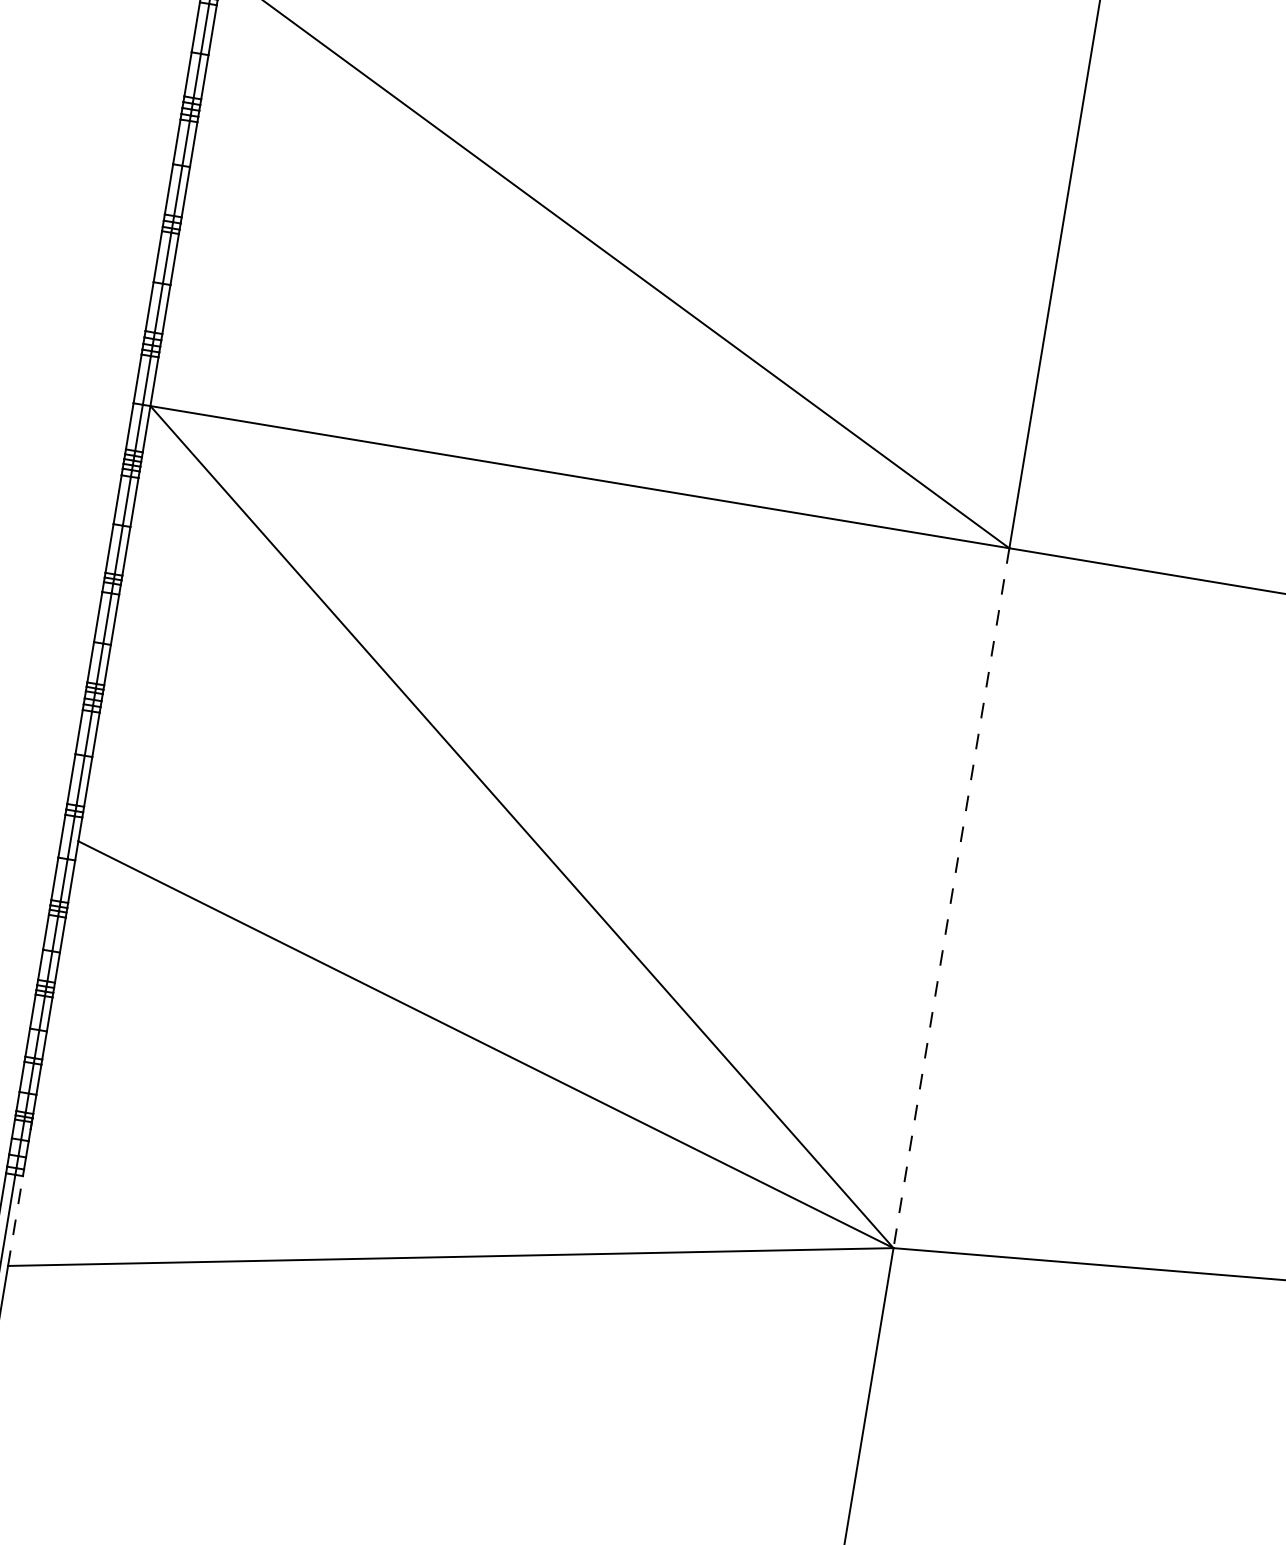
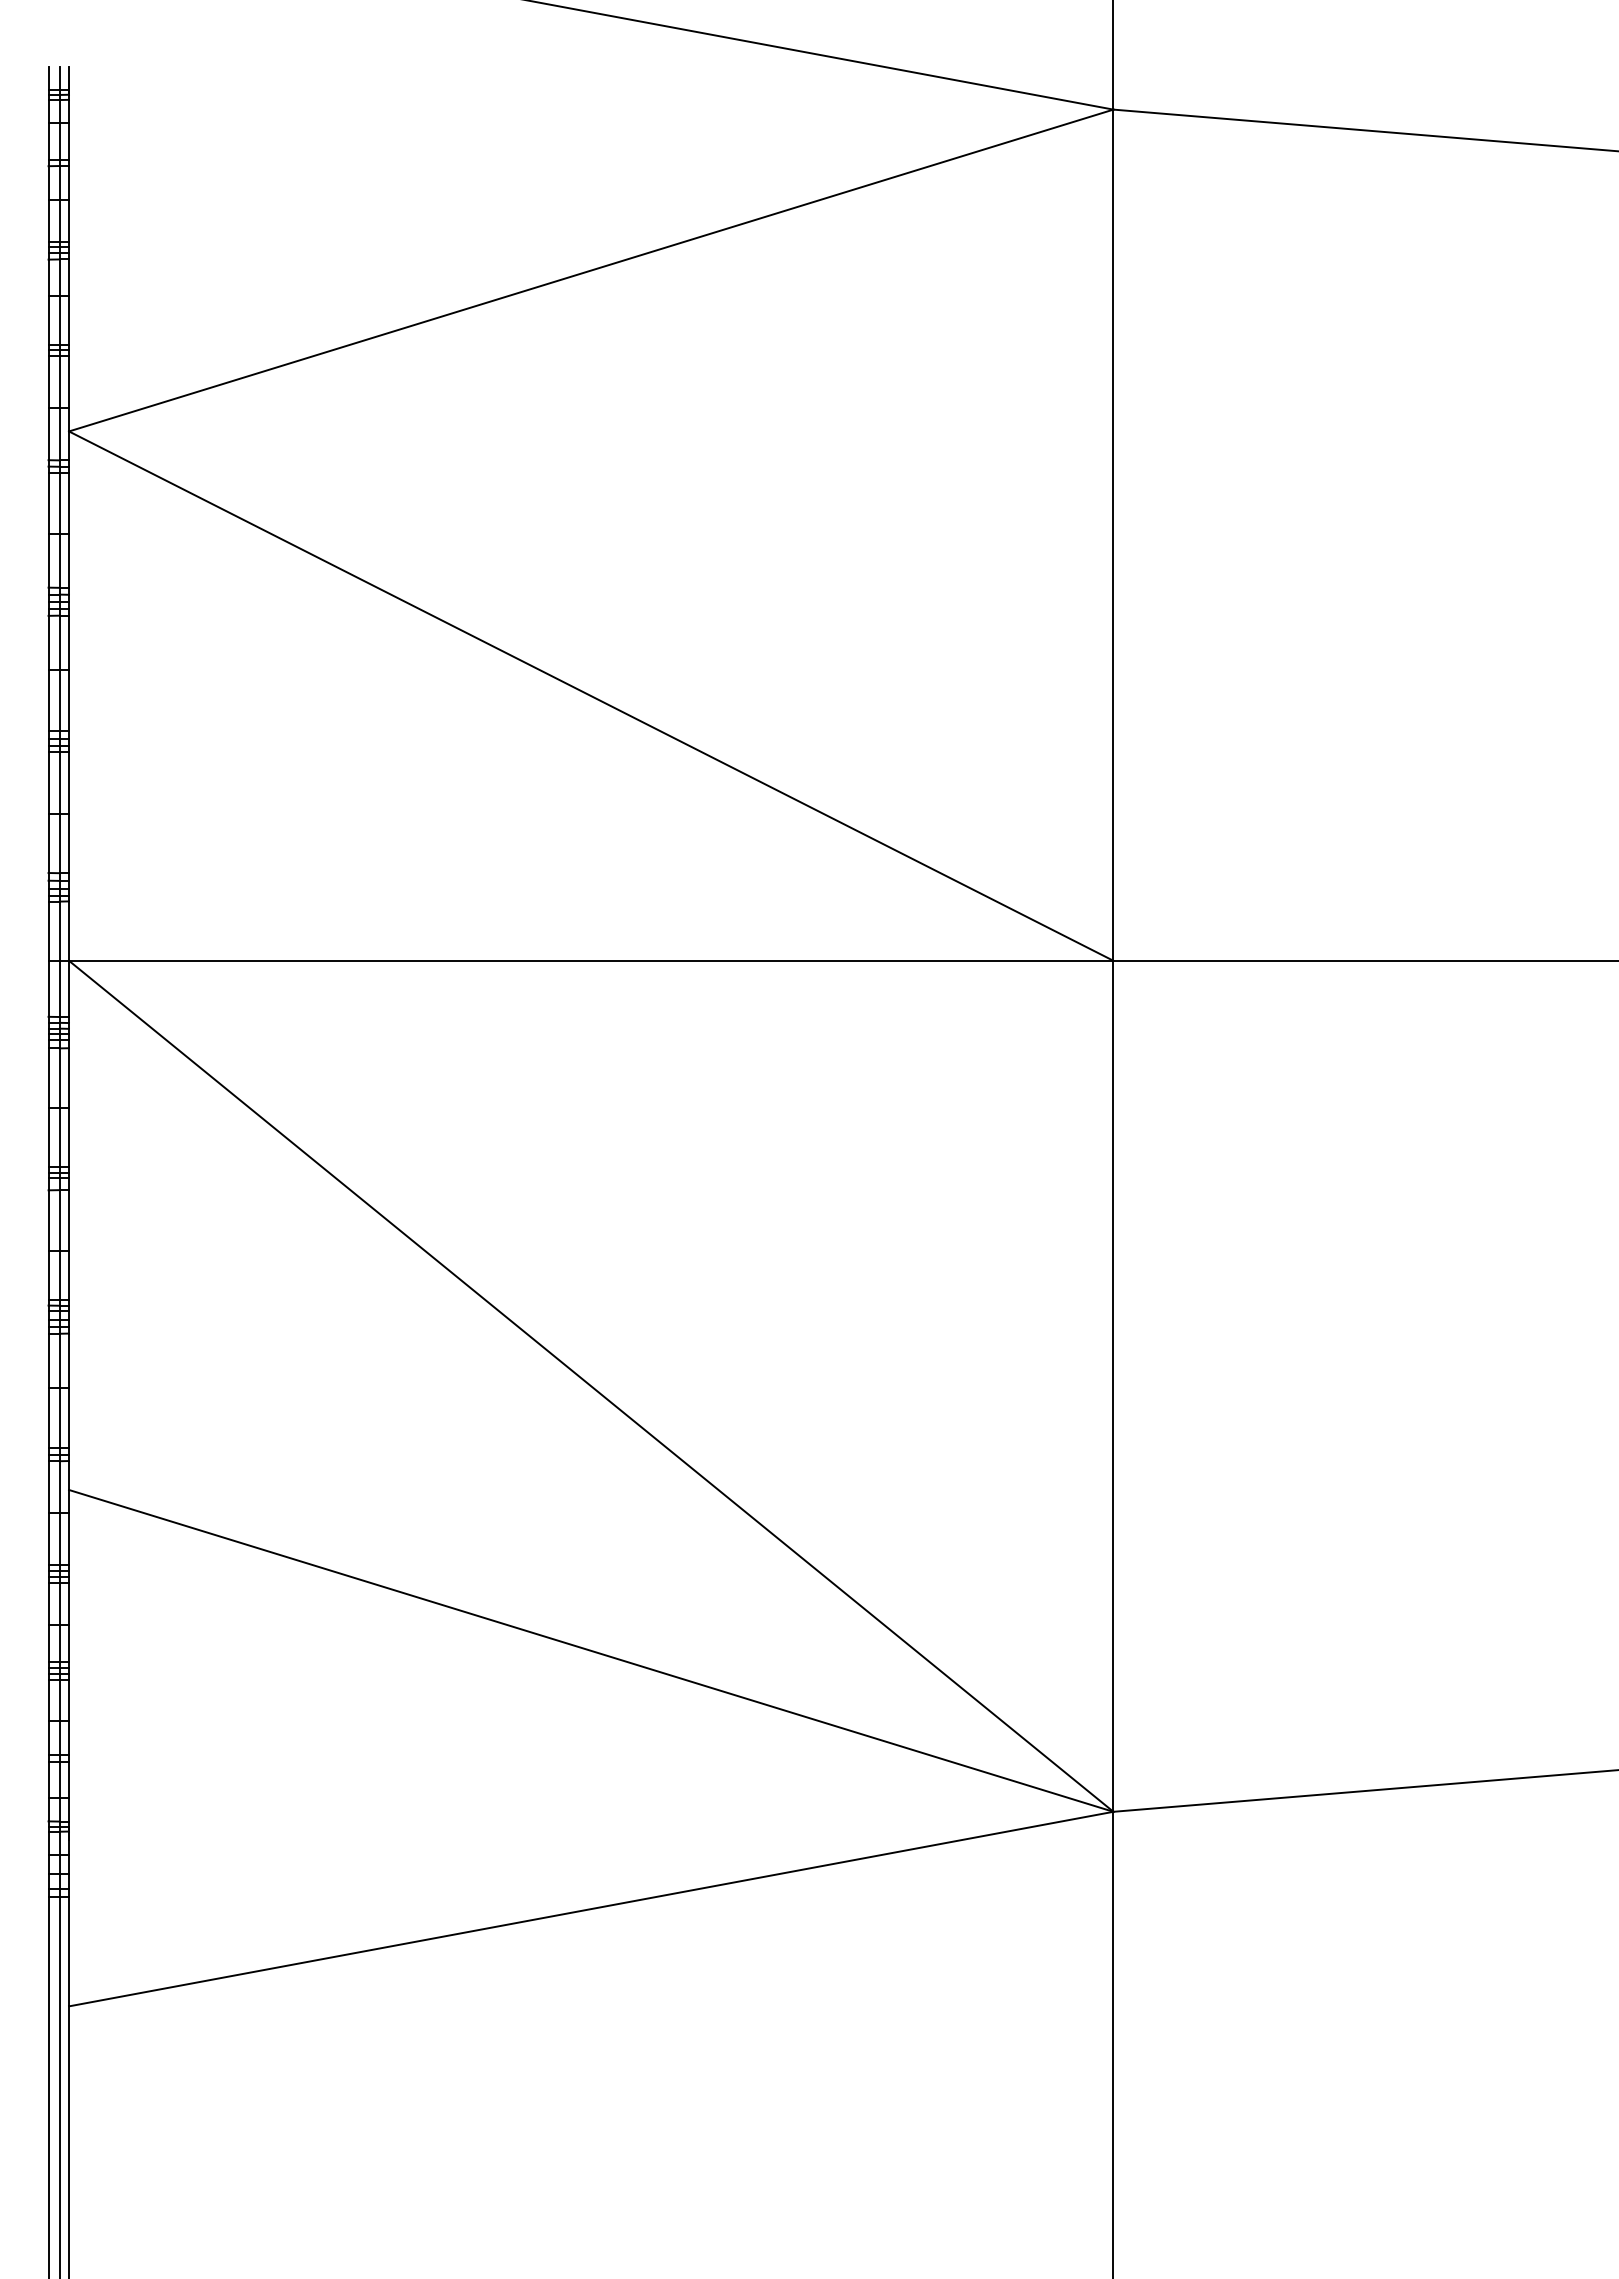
line: (951, 898) -> (1113, 1386), dashed -> solid
line: (15, 1220) -> (69, 1951), dashed -> solid

